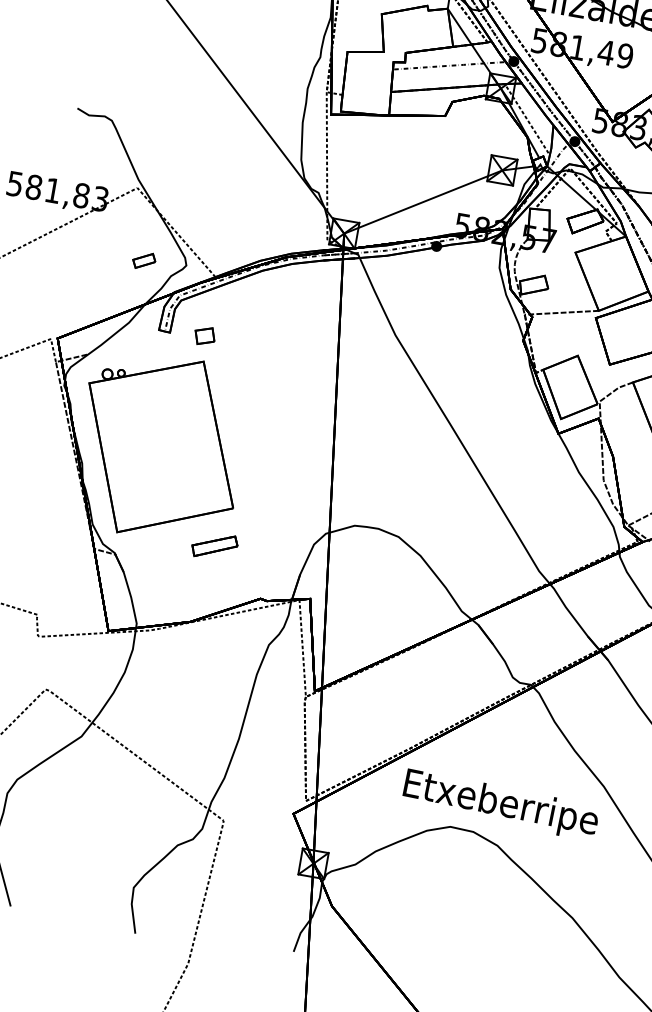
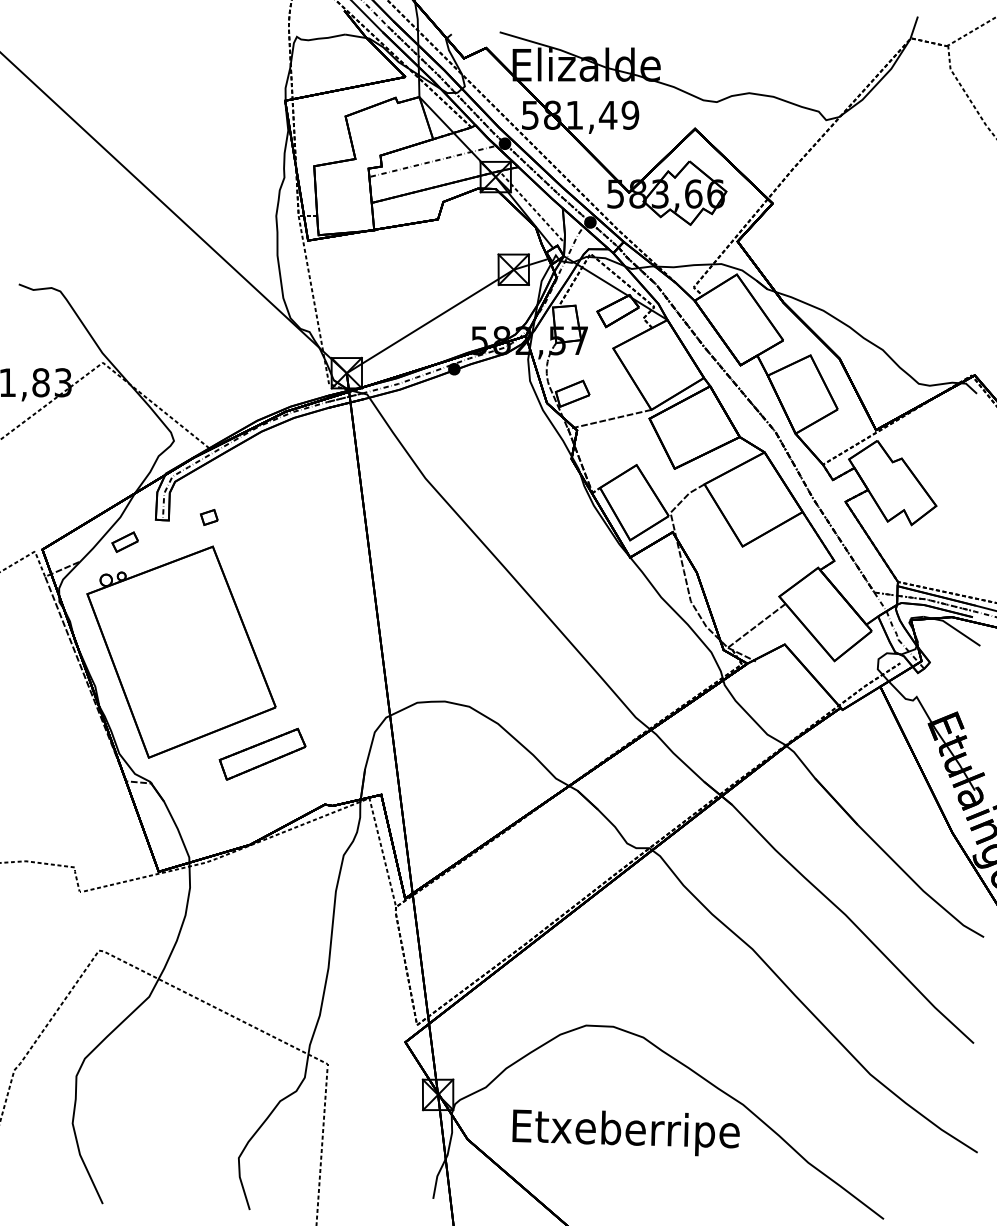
part: (143, 260) -> (124, 541), moved
part: (205, 336) -> (209, 517), size x0.71
part: (214, 545) -> (262, 753), size x1.67
text: (500, 804) -> (625, 1132), moved

